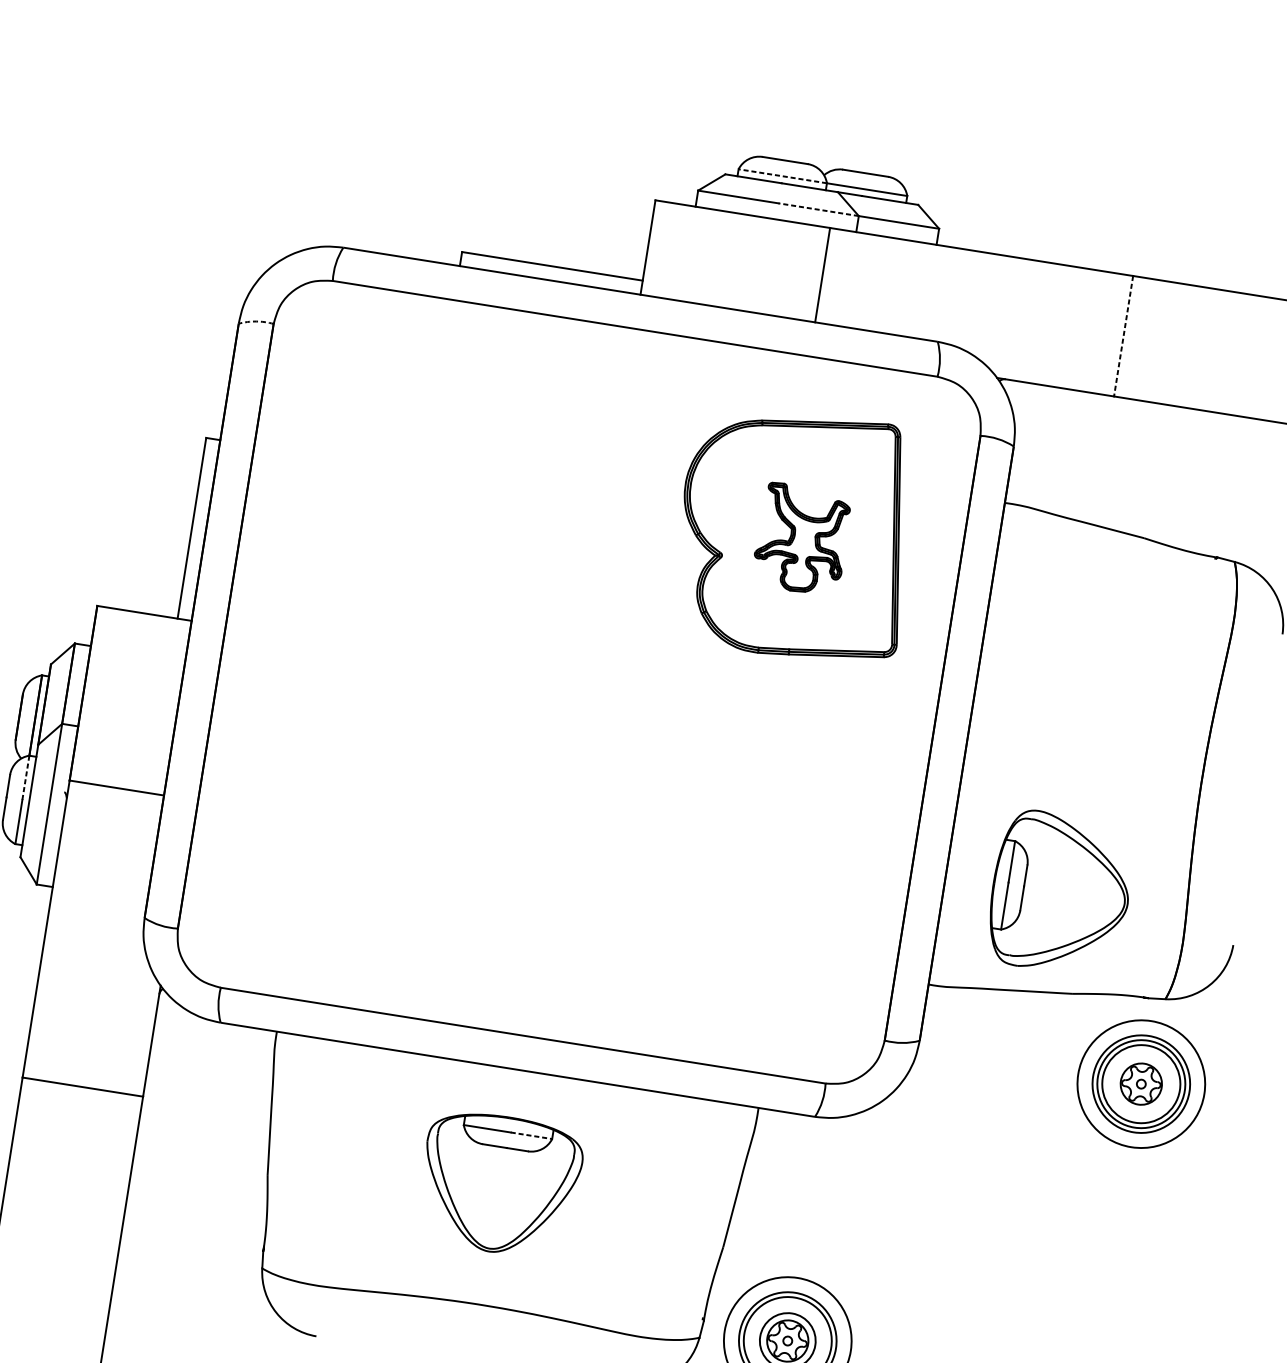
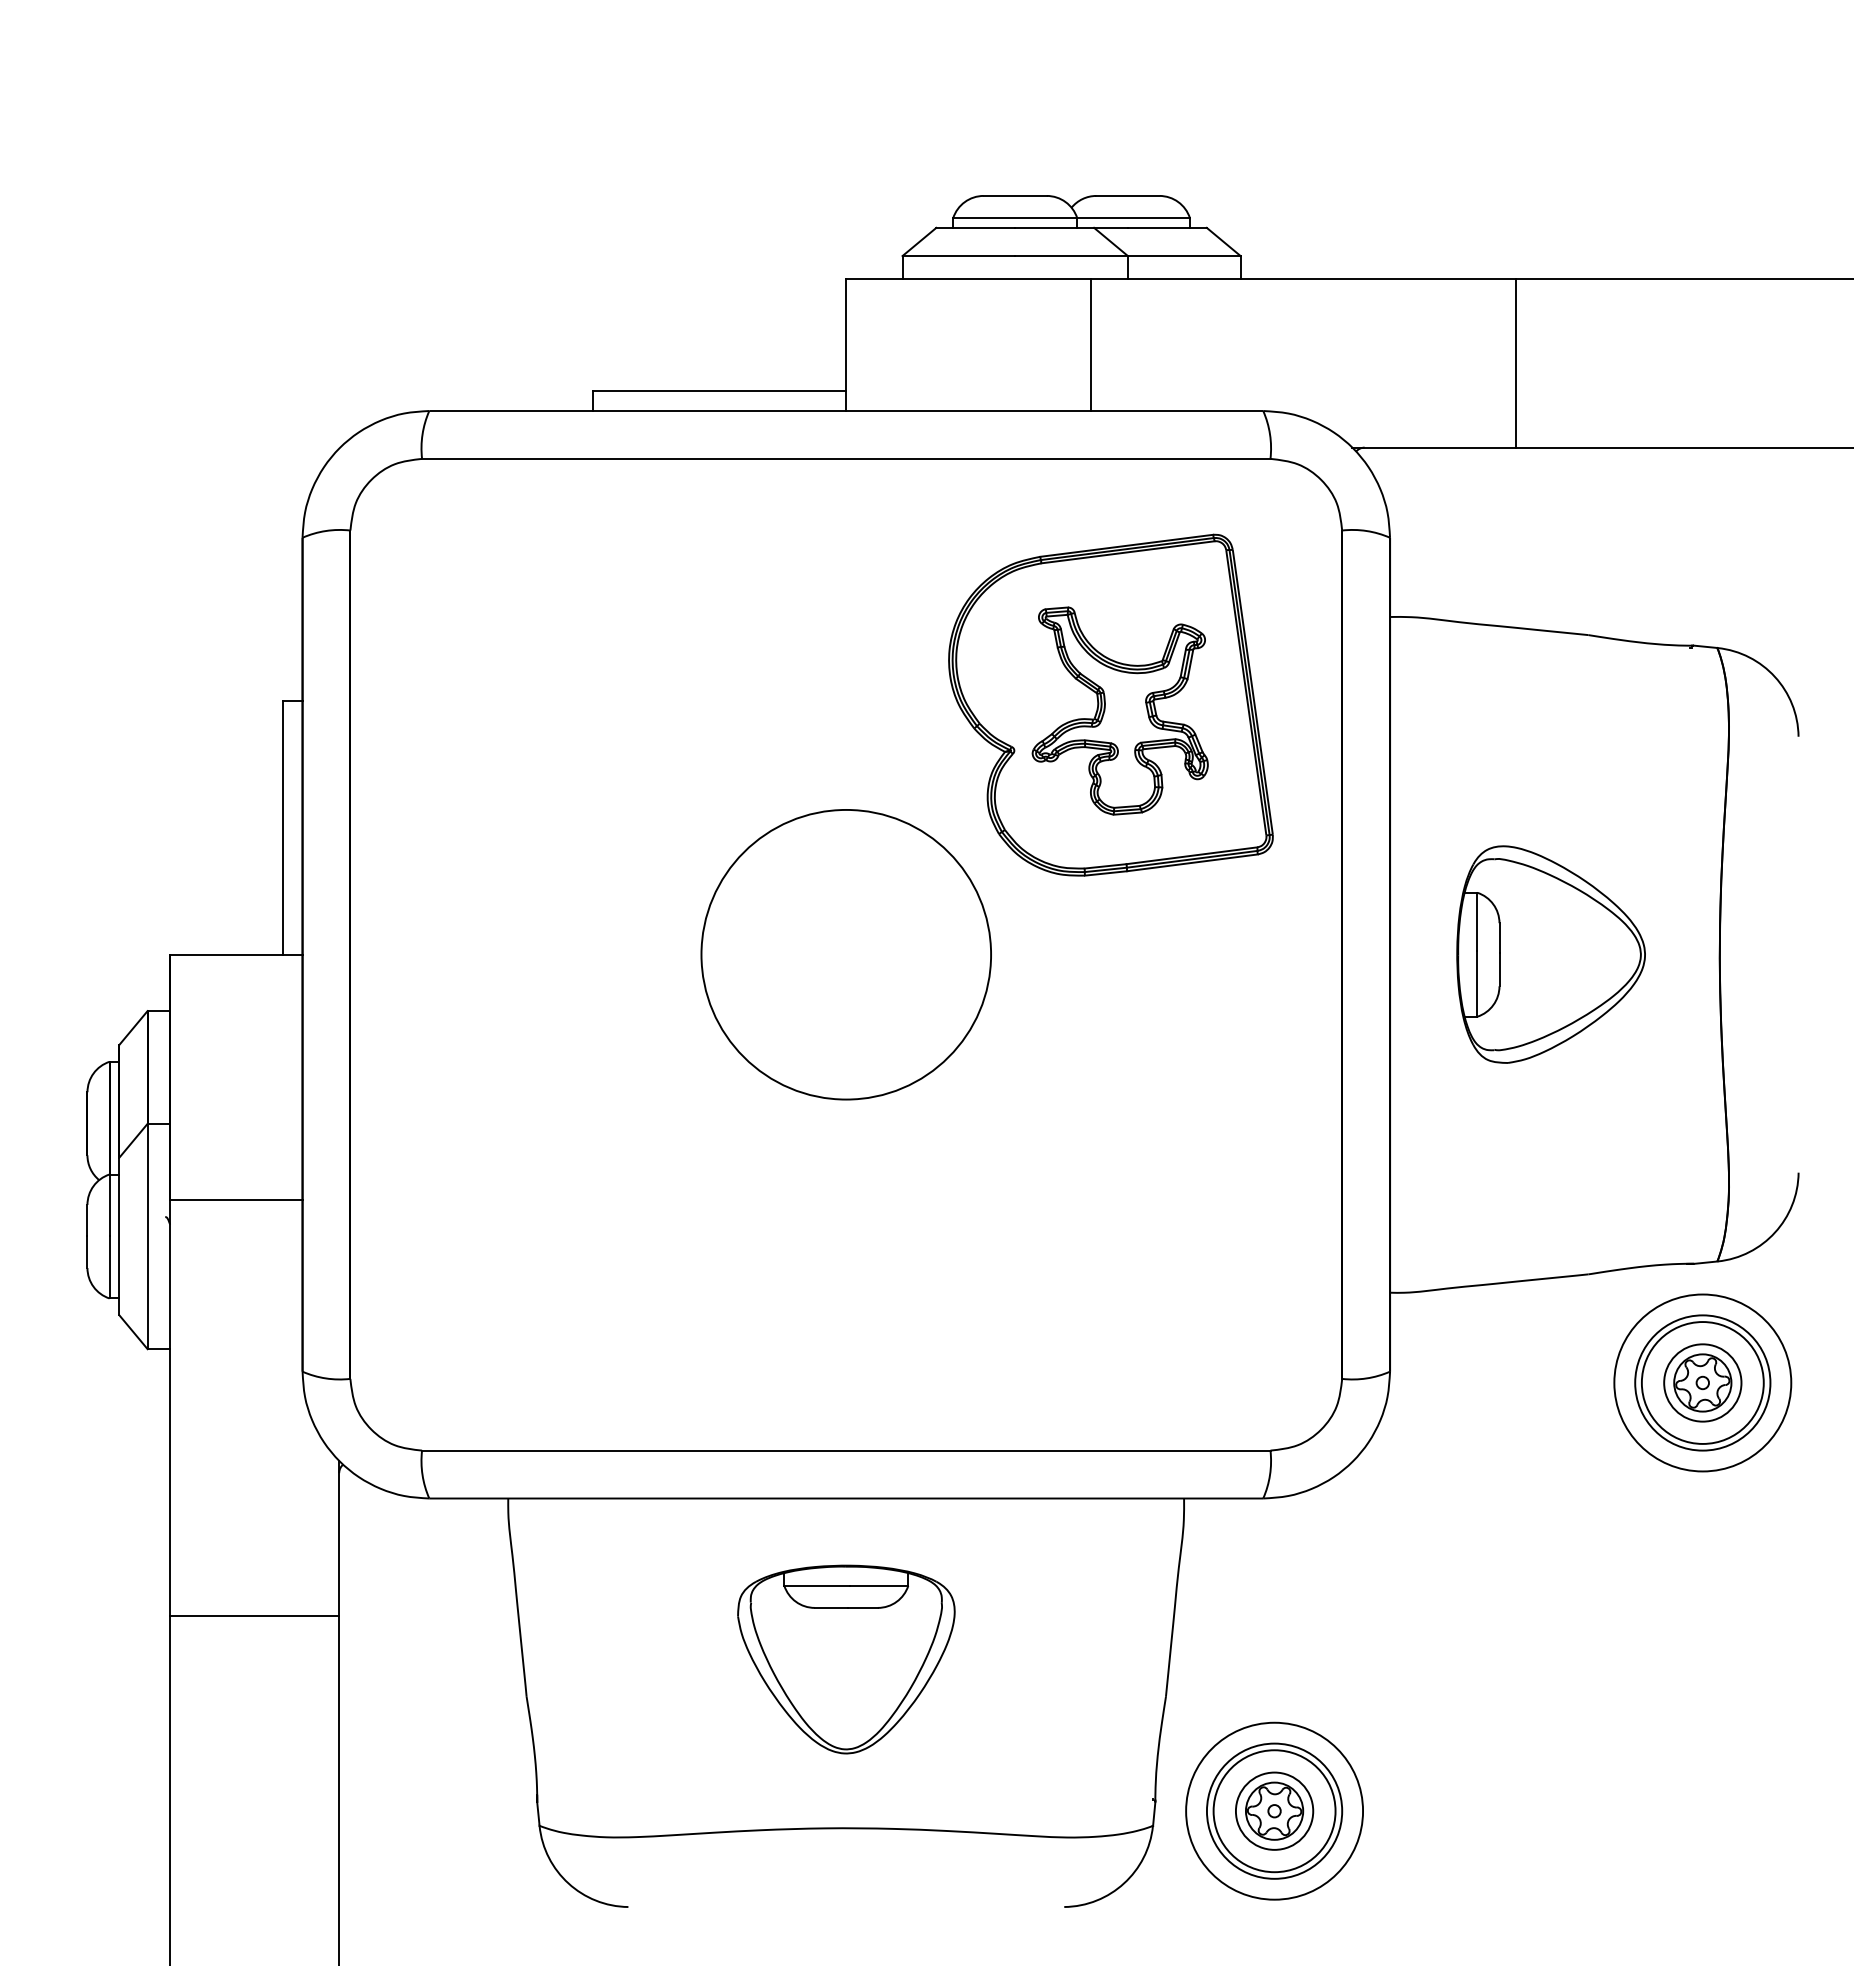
line: (782, 176) -> (1015, 218), dashed -> solid
line: (818, 210) -> (1071, 256), dashed -> solid
arc: (256, 321) -> (326, 531), dashed -> solid
line: (1123, 336) -> (1516, 363), dashed -> solid
part: (801, 539) -> (1119, 710), size x1.43
circle: (578, 681) -> (845, 954), added
line: (25, 777) -> (109, 1205), dashed -> solid
part: (1060, 893) -> (1550, 954), moved
circle: (1141, 1083) -> (1702, 1382), size x0.71
line: (531, 1135) -> (879, 1585), dashed -> solid

